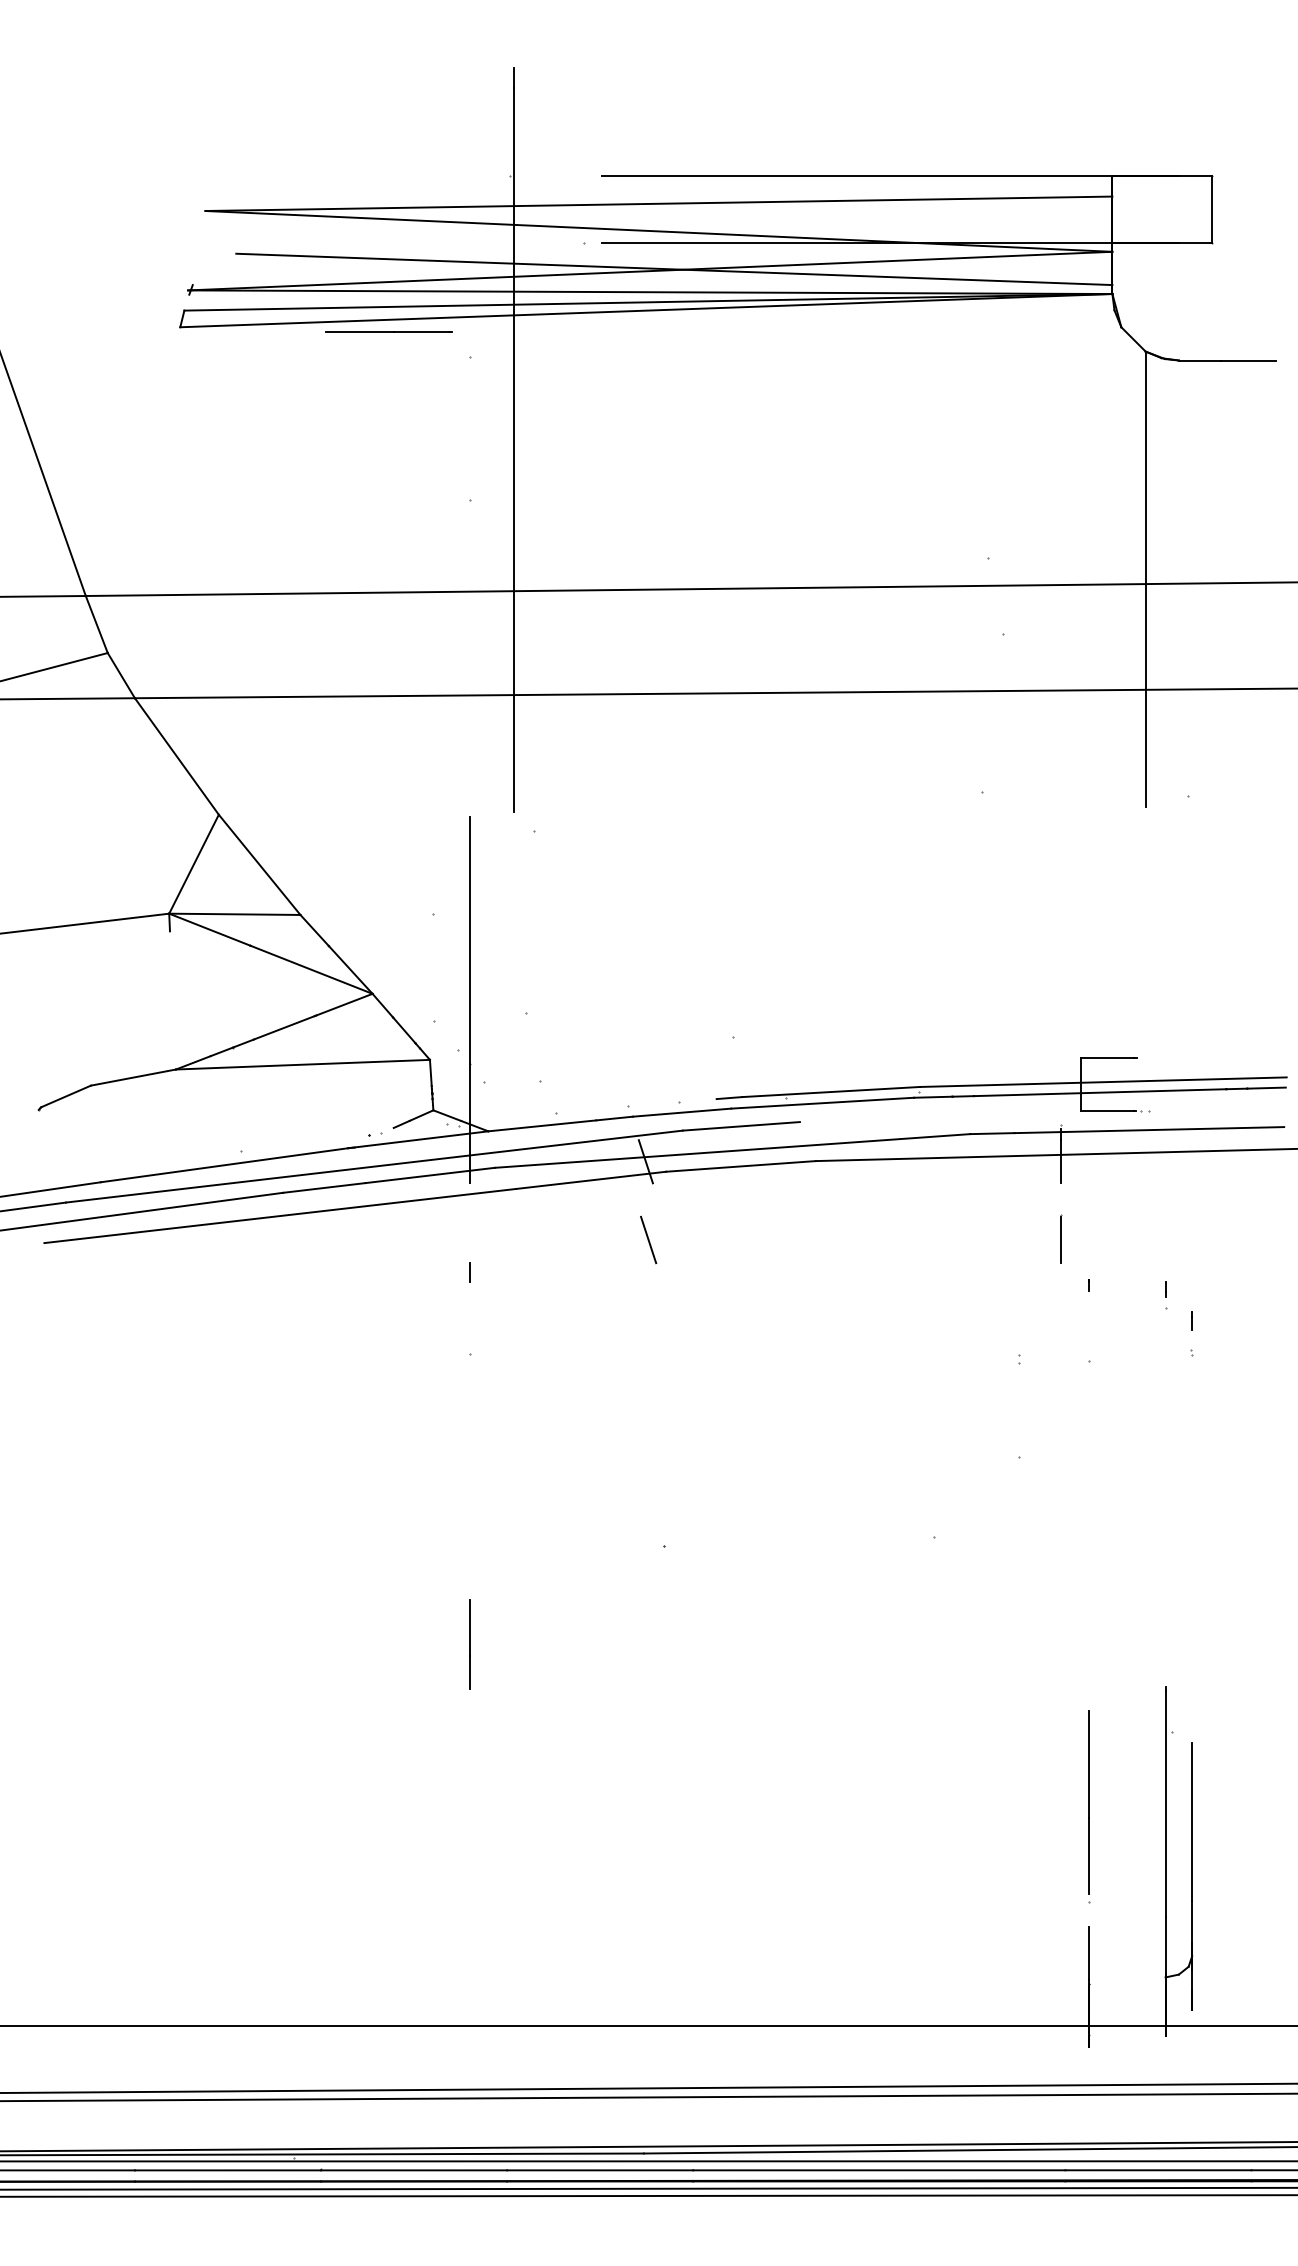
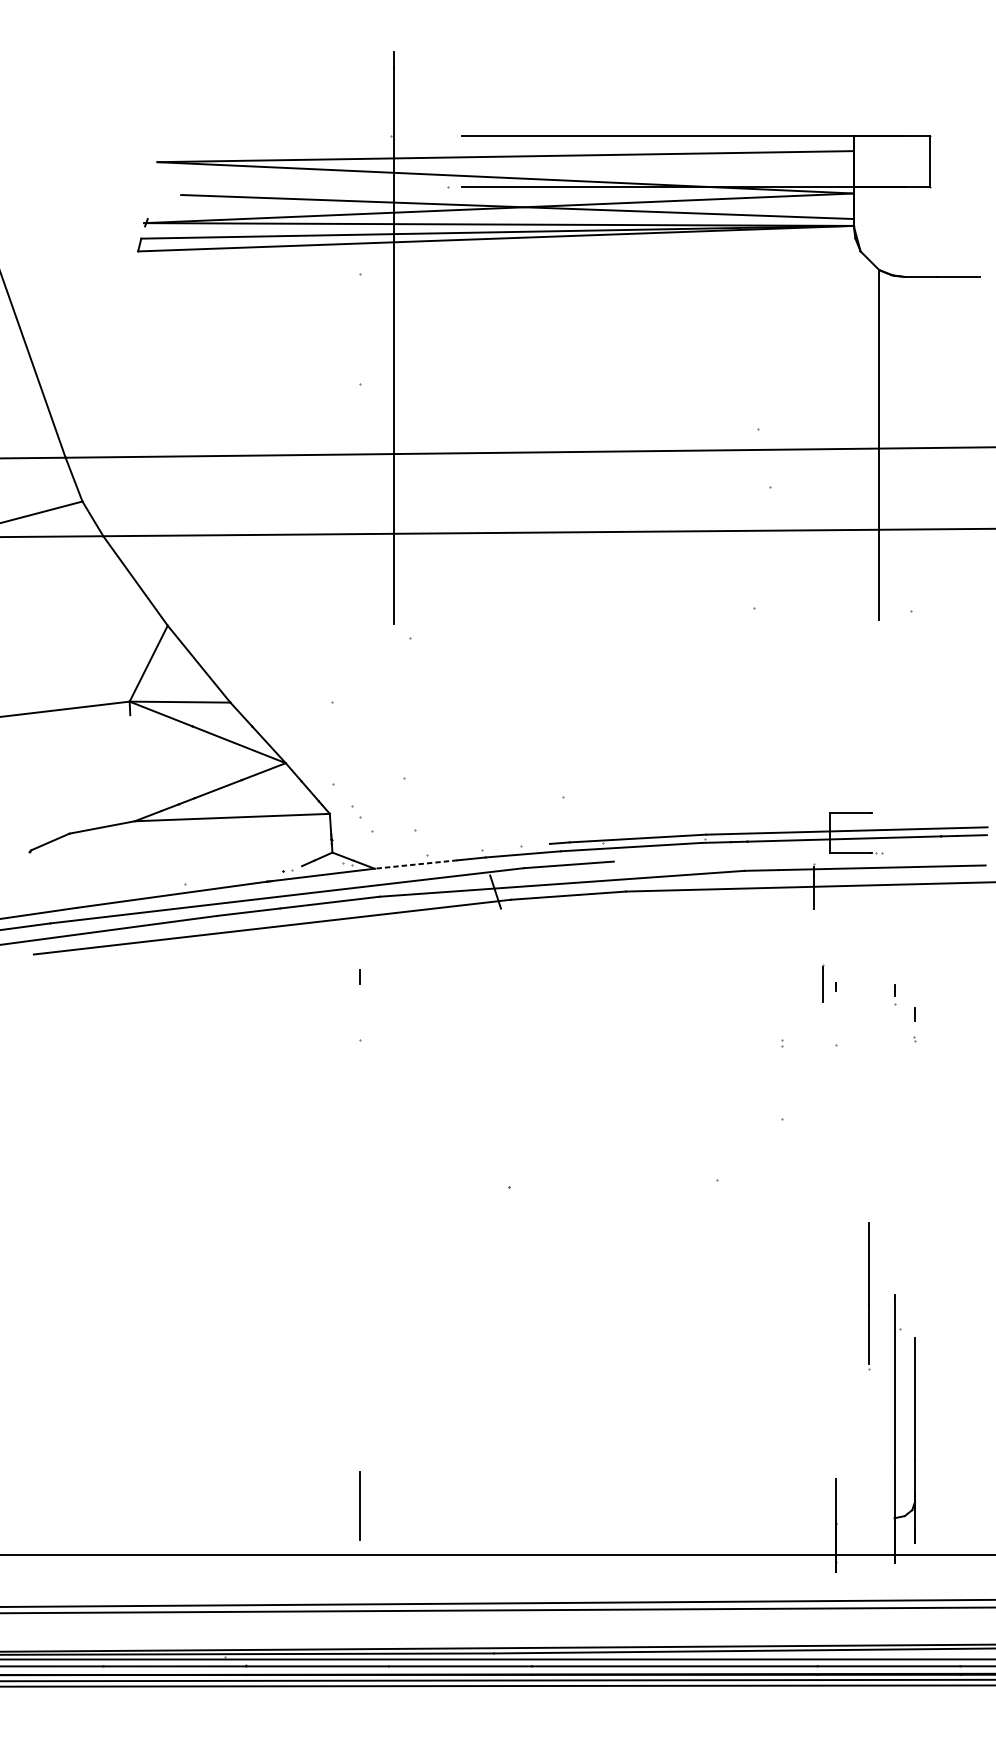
line: (388, 331) -> (298, 254), removed
line: (469, 999) -> (360, 767), removed
line: (541, 1125) -> (415, 864), solid -> dashed
line: (1061, 1238) -> (823, 983), moved
line: (648, 1239) -> (497, 951), removed
line: (469, 1644) -> (360, 1506), moved
line: (1089, 1806) -> (869, 1296), moved

